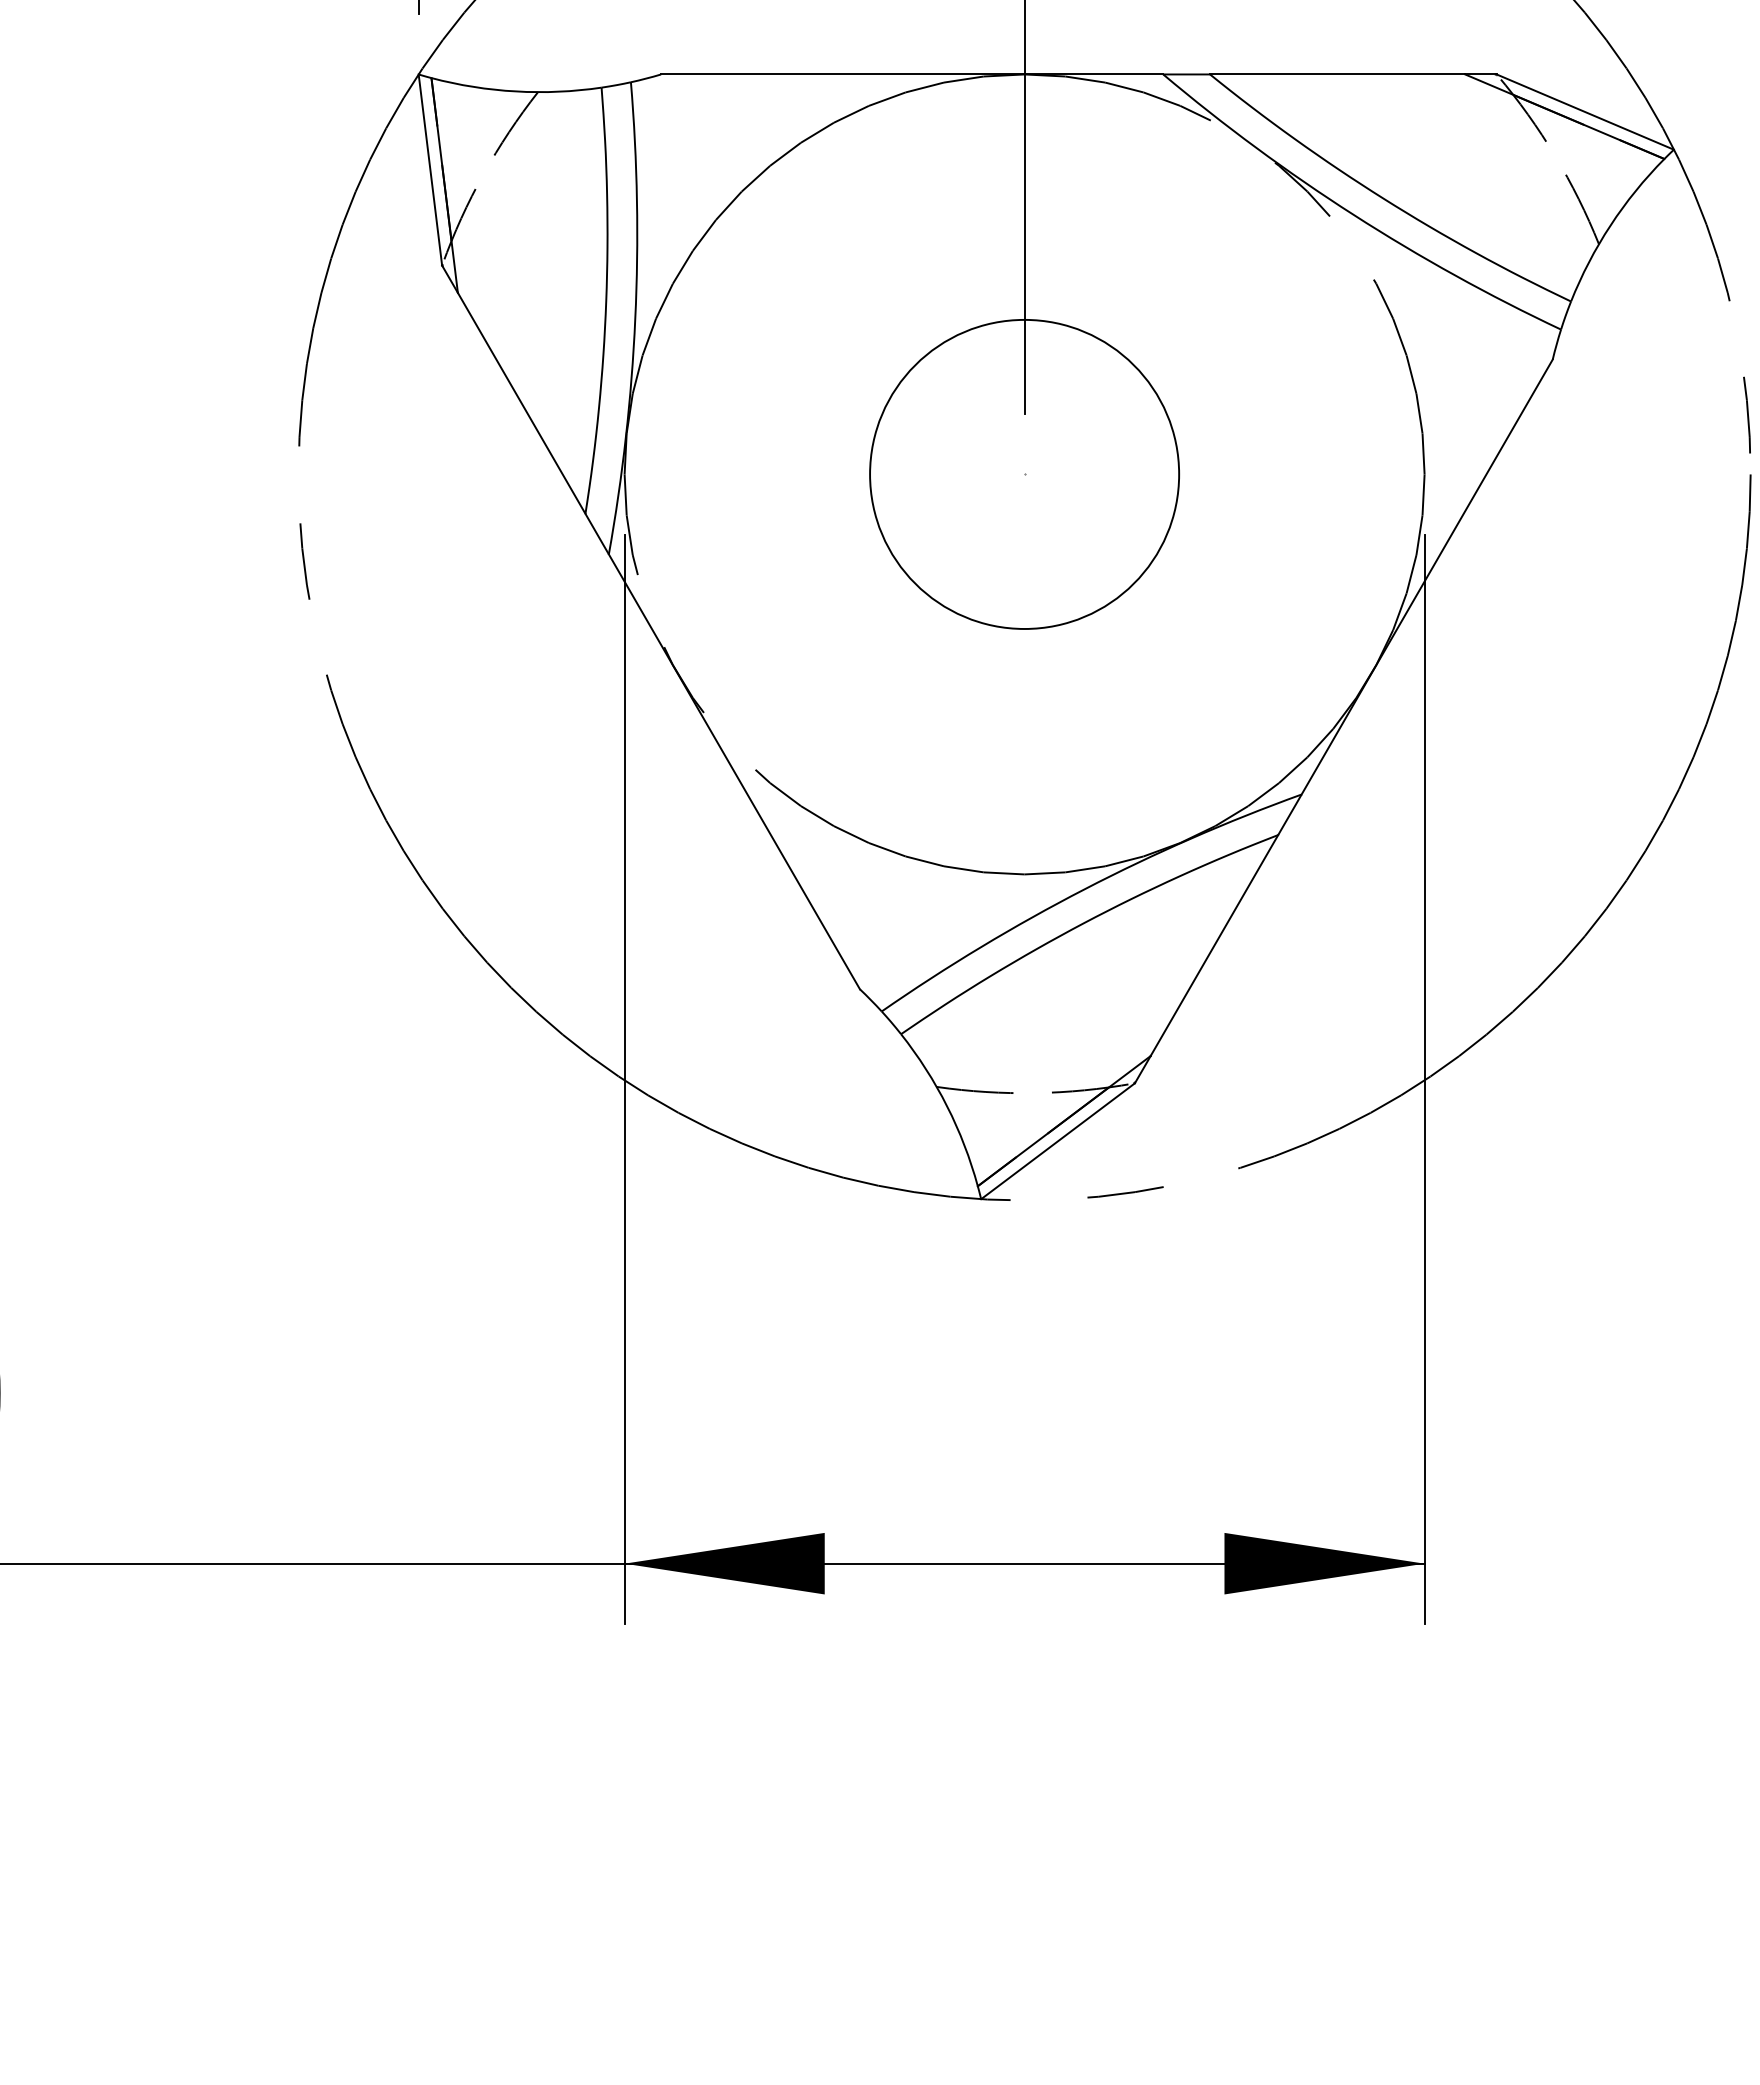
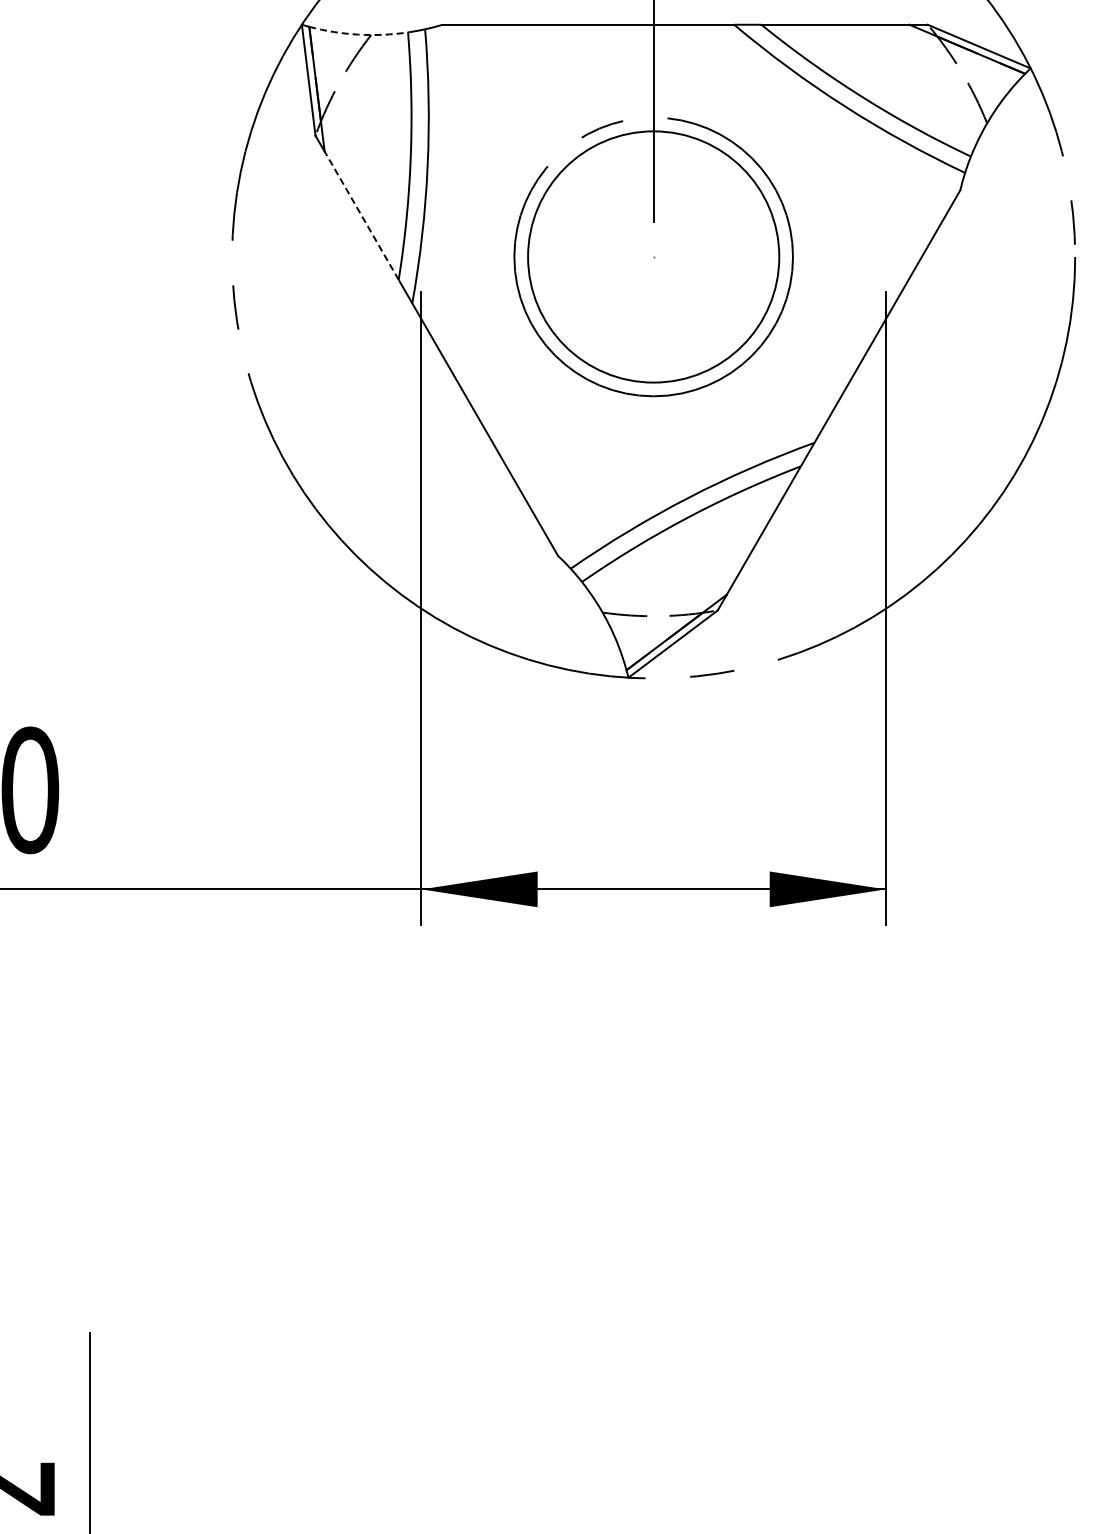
arc: (516, 91) -> (358, 34), solid -> dashed
line: (521, 402) -> (361, 215), solid -> dashed
circle: (1024, 473) -> (653, 256), size x0.6
circle: (1024, 473) -> (653, 256), size x1.4

